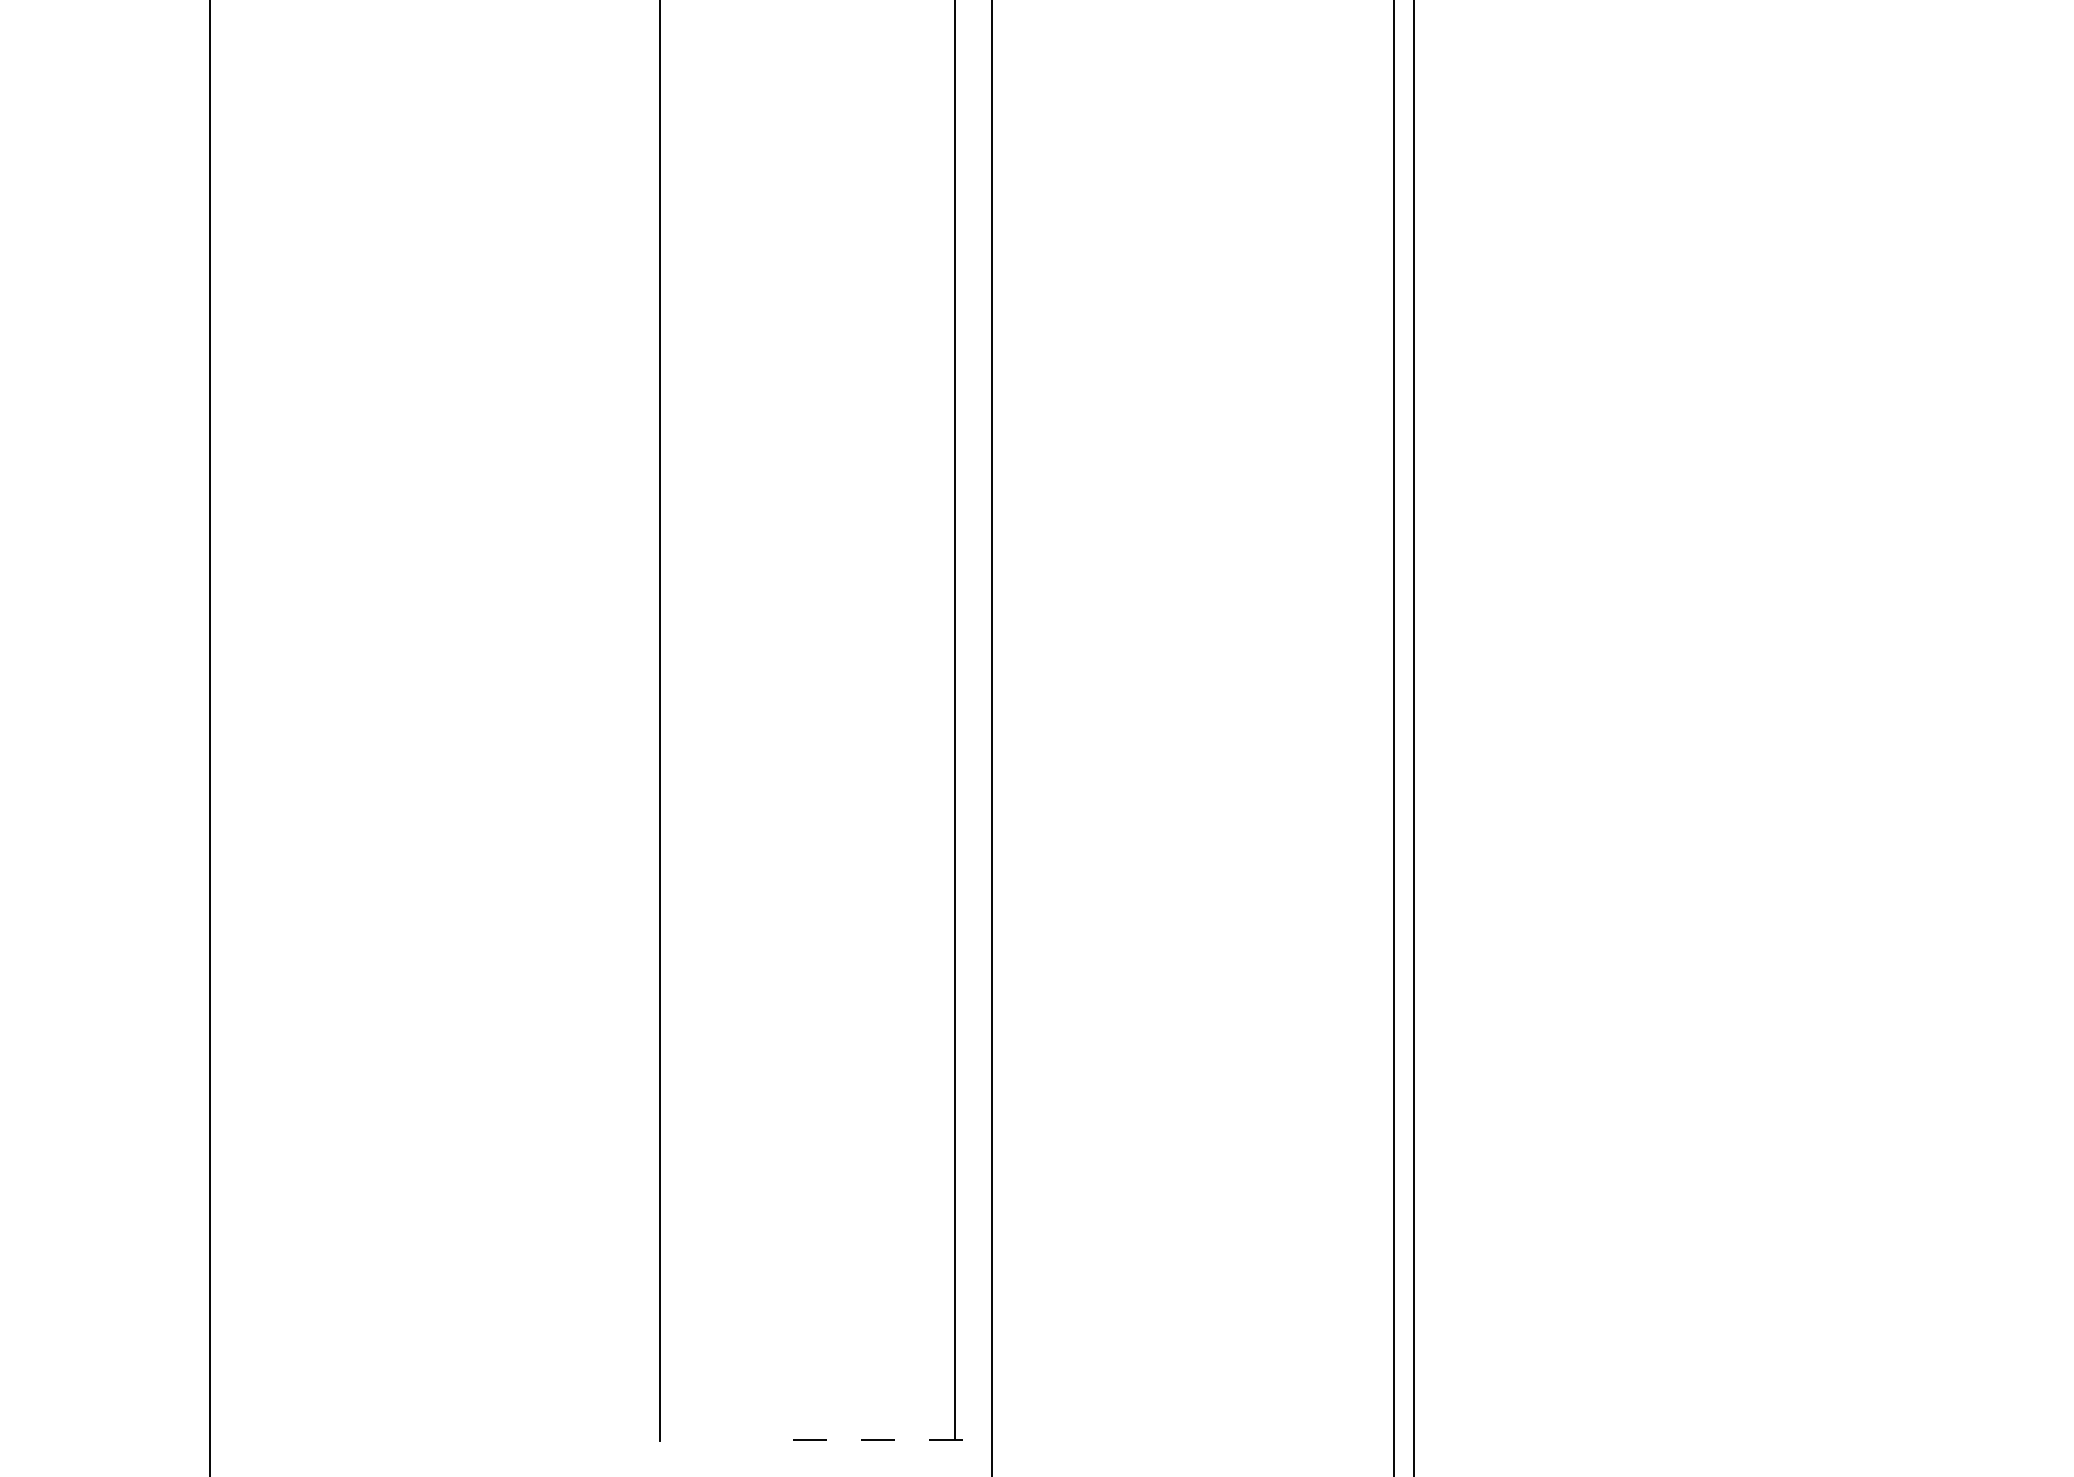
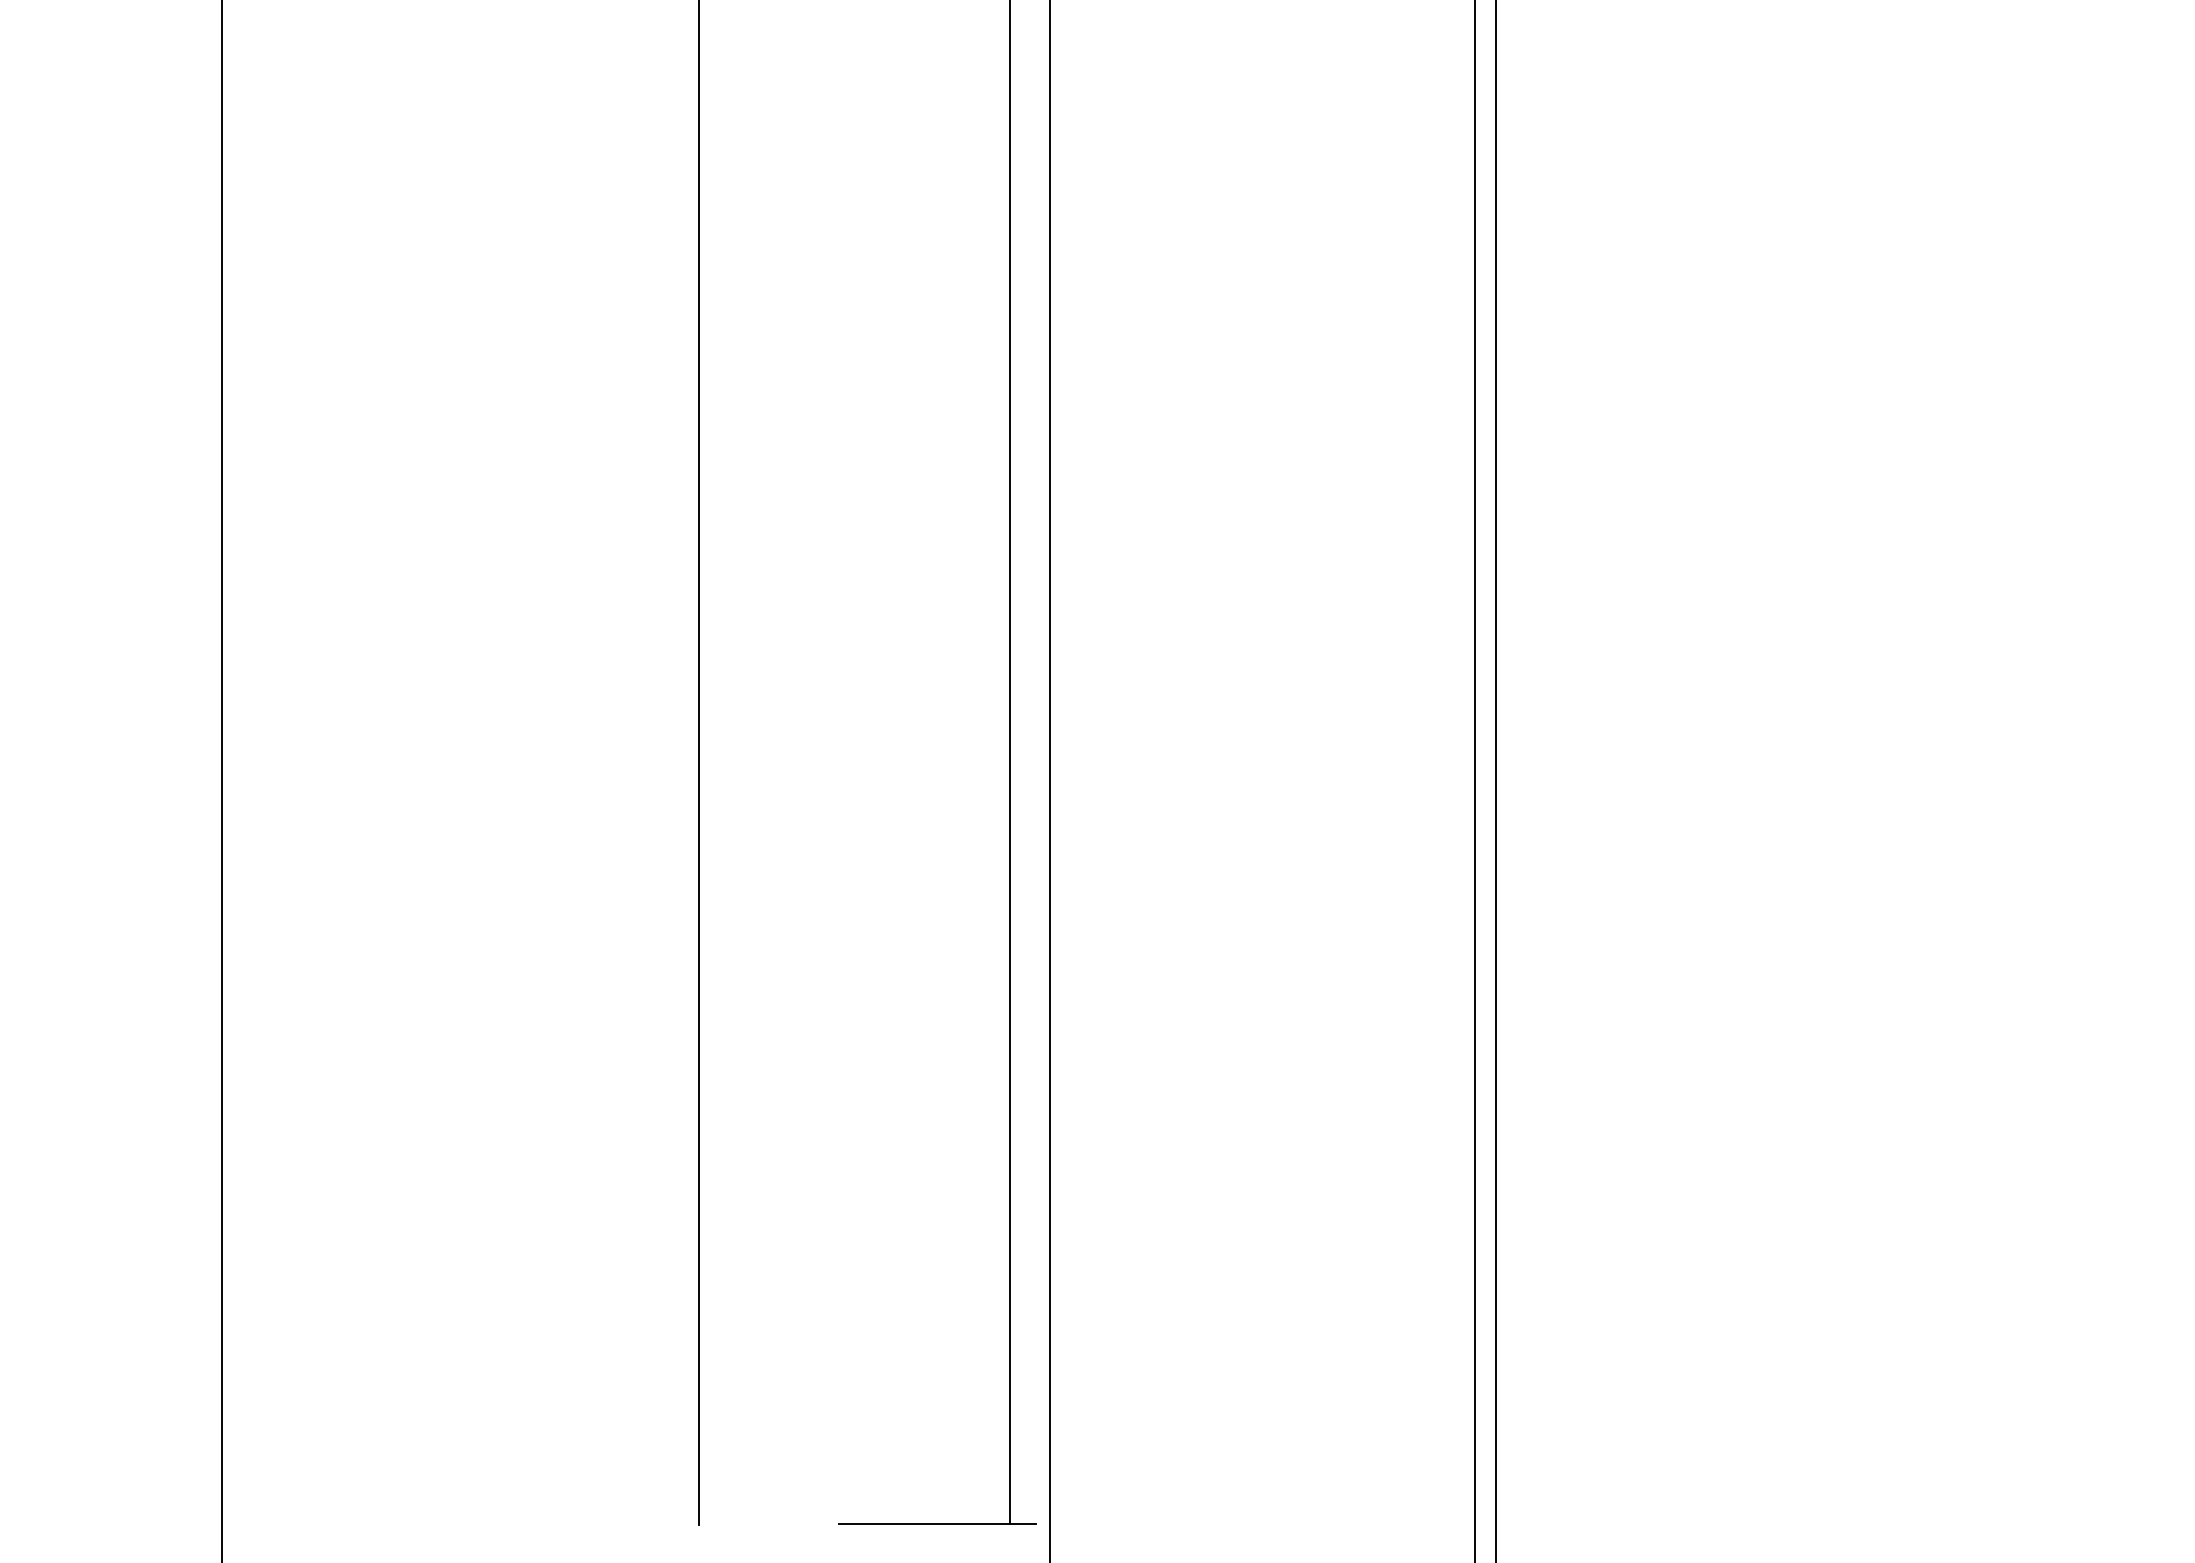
line: (885, 1439) -> (937, 1523), dashed -> solid

